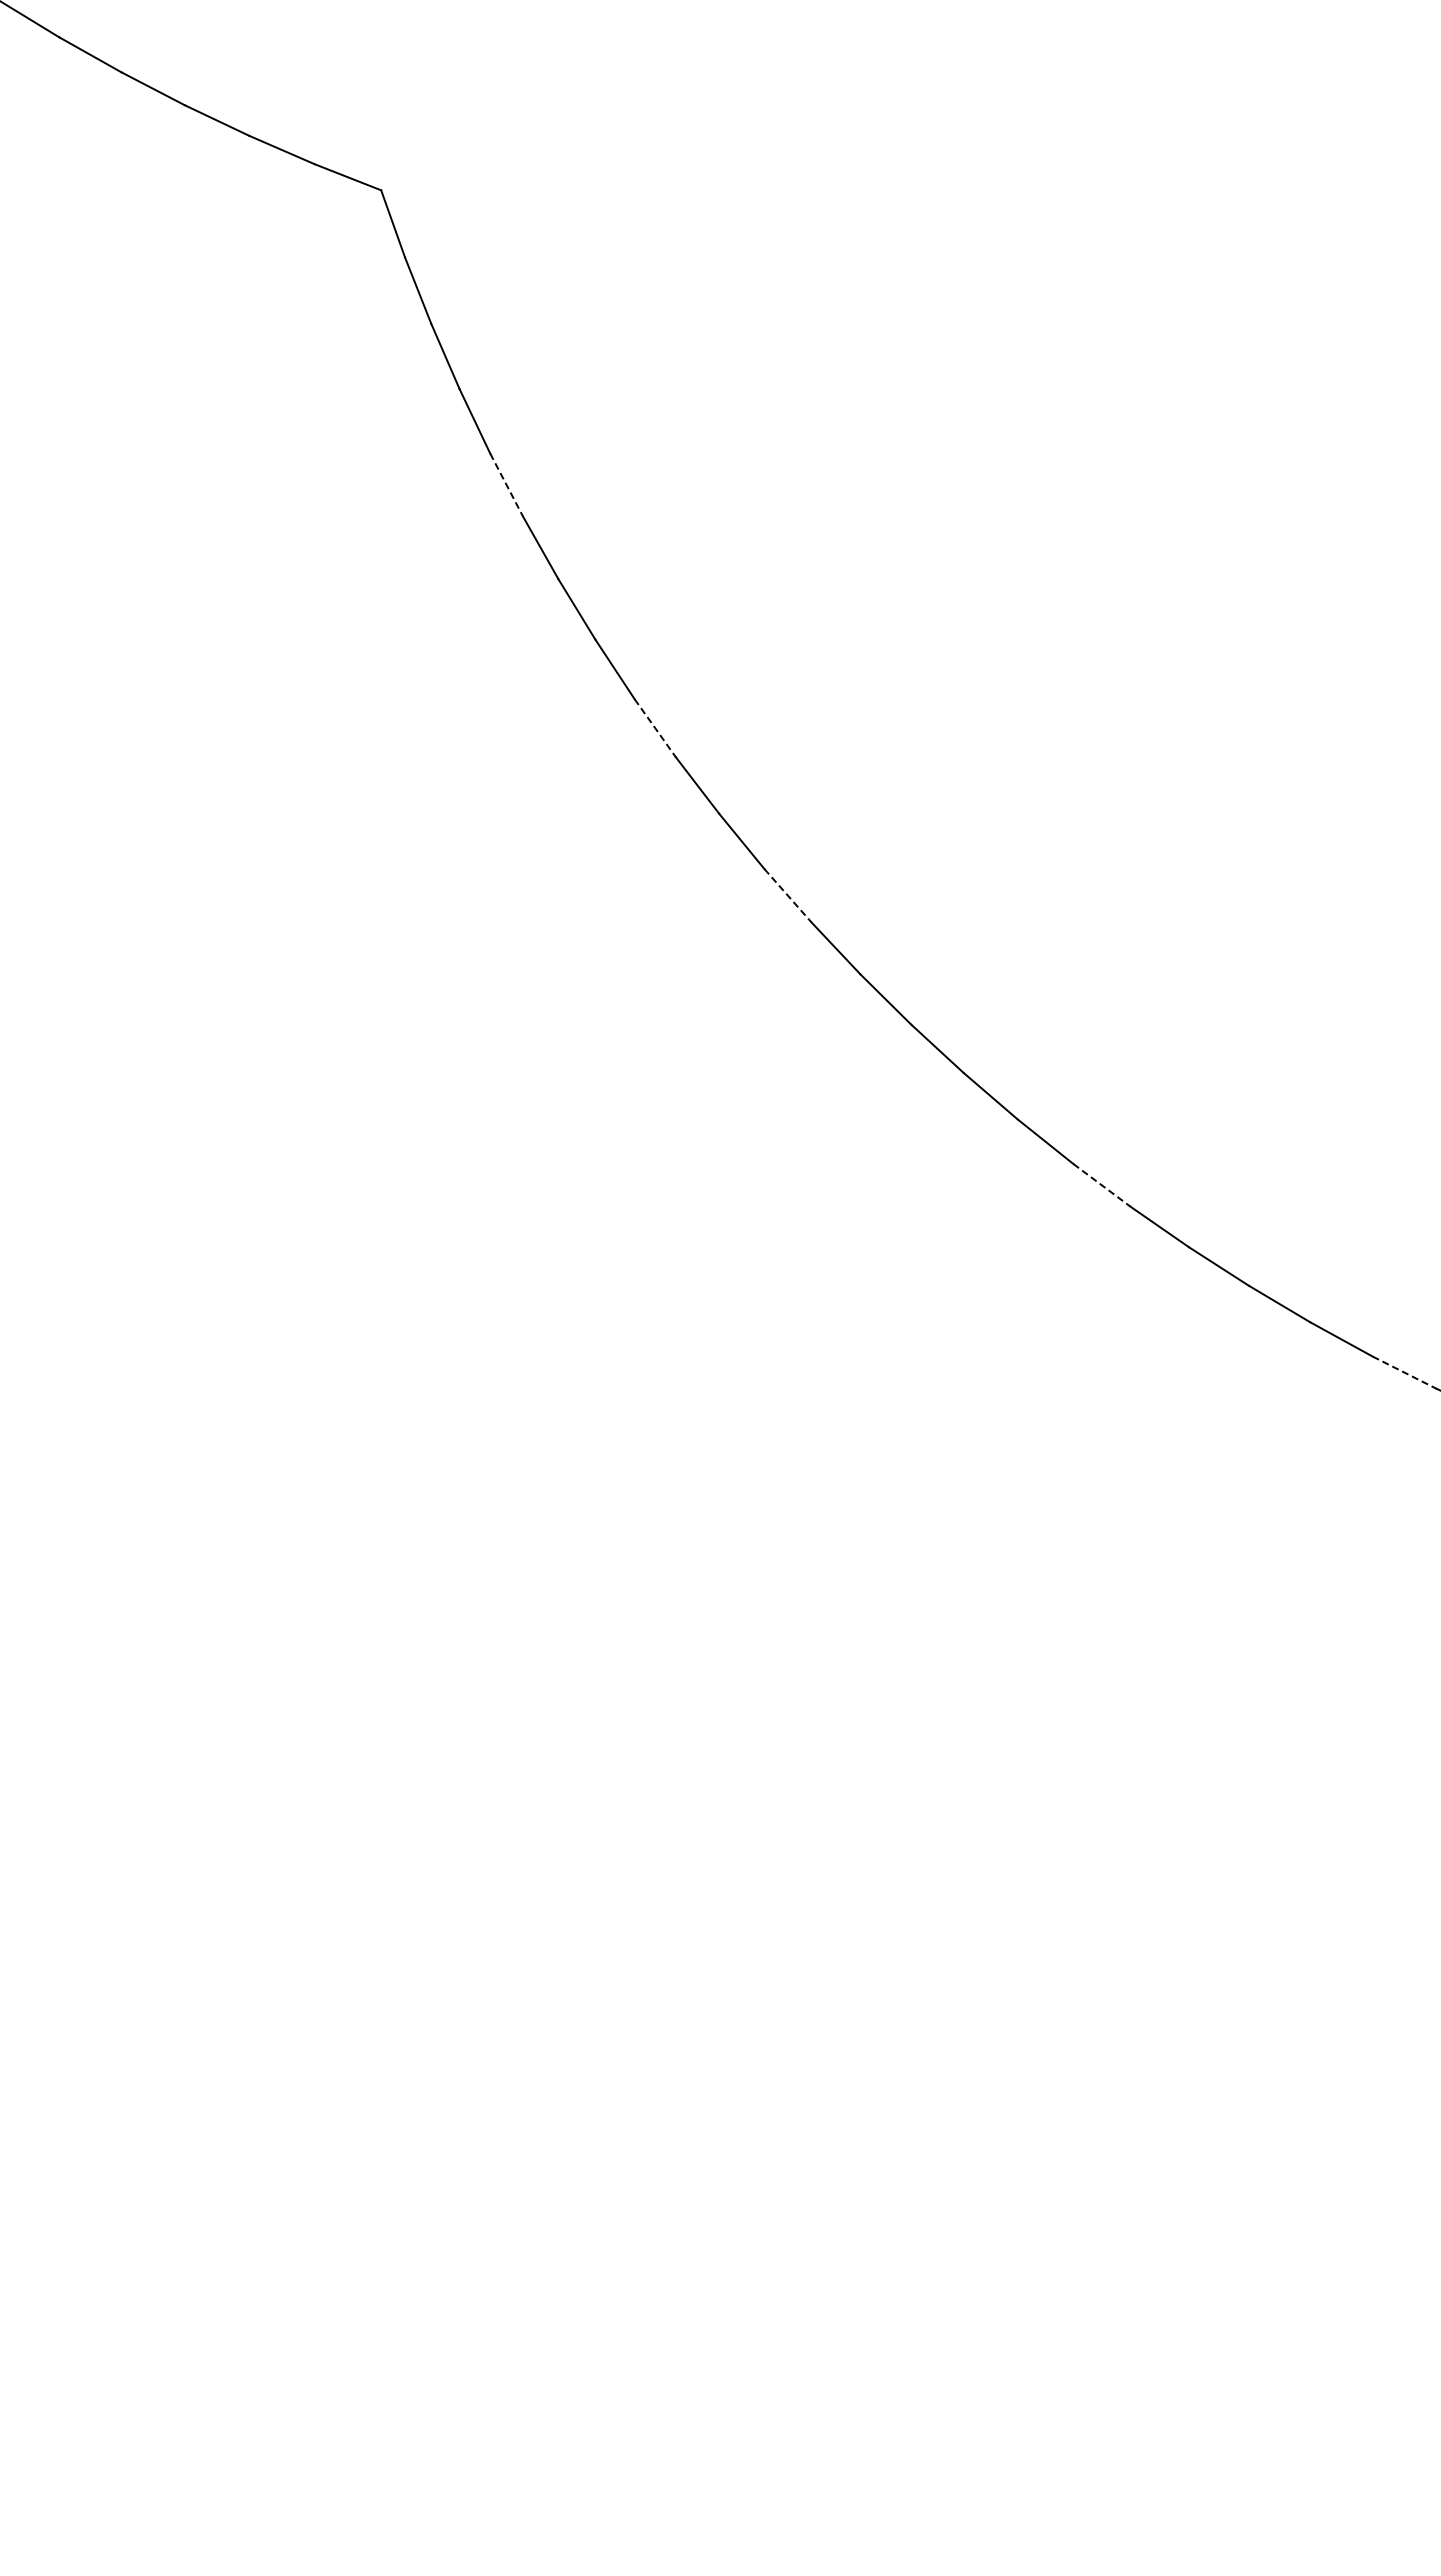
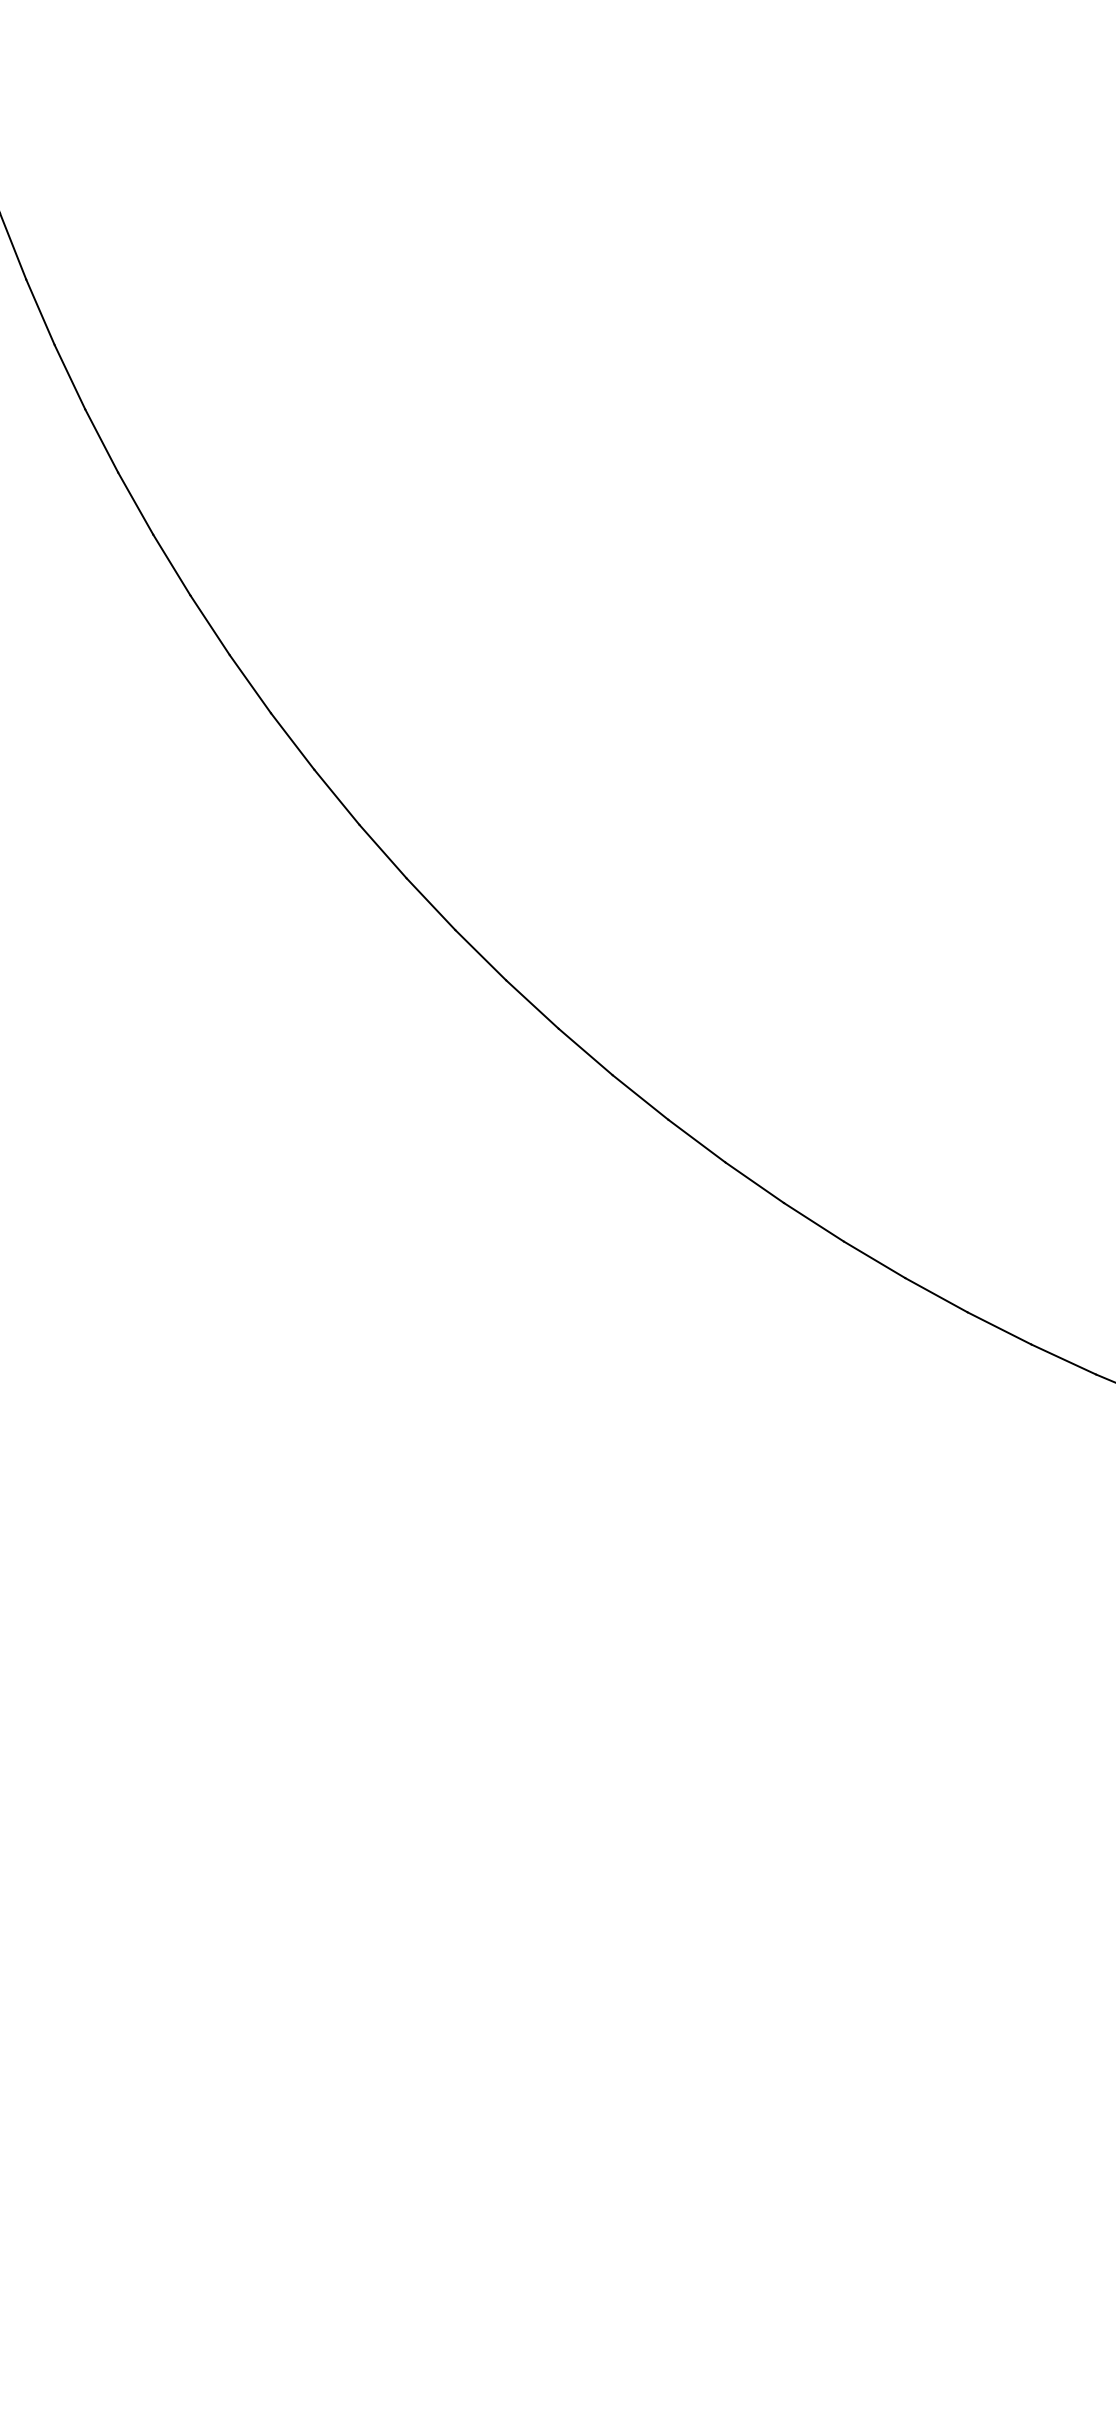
line: (506, 485) -> (101, 441), dashed -> solid
line: (655, 728) -> (250, 684), dashed -> solid
line: (788, 895) -> (383, 851), dashed -> solid
line: (1101, 1185) -> (696, 1141), dashed -> solid
line: (1404, 1372) -> (999, 1328), dashed -> solid

